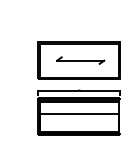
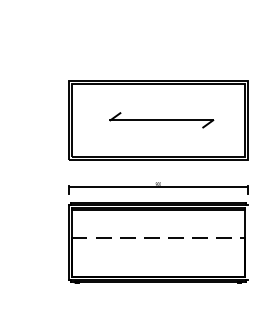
line: (79, 114) -> (159, 237), solid -> dashed

